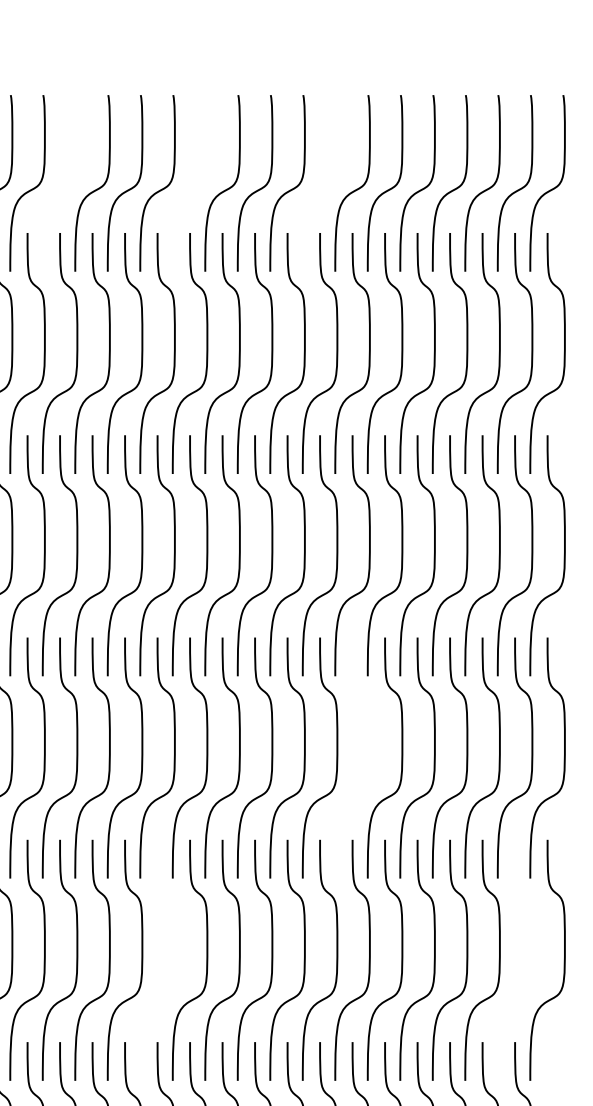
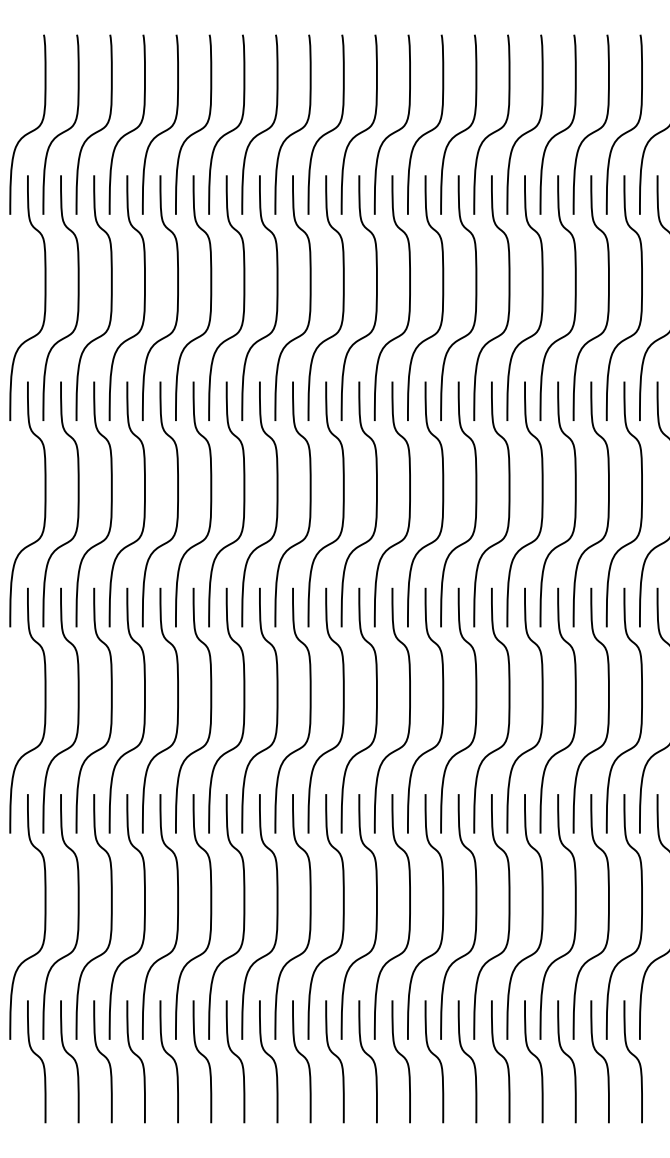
curve: (324, 188) -> (430, 129), added
curve: (63, 189) -> (163, 130), added
curve: (193, 189) -> (296, 130), added
curve: (369, 757) -> (475, 710), added
curve: (173, 959) -> (276, 916), added
curve: (531, 959) -> (641, 916), added

